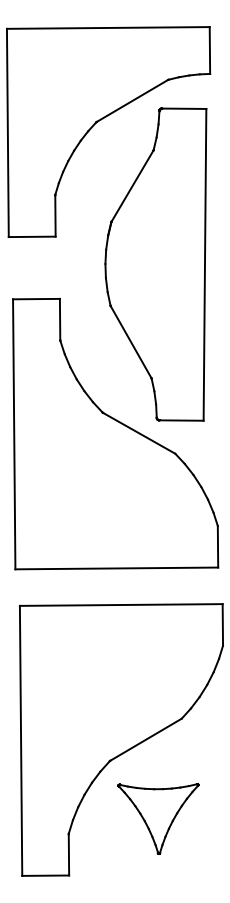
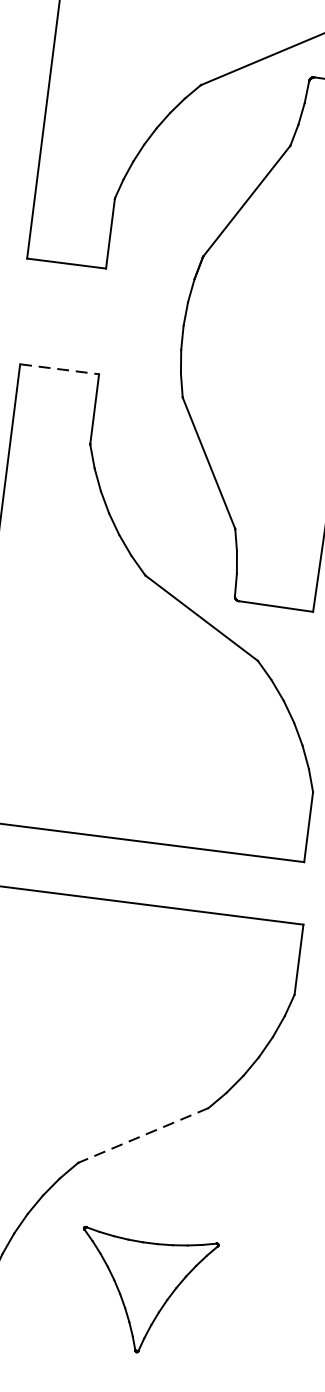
line: (36, 299) -> (59, 369), solid -> dashed
line: (145, 739) -> (142, 1134), solid -> dashed
part: (158, 818) -> (143, 1292), moved

